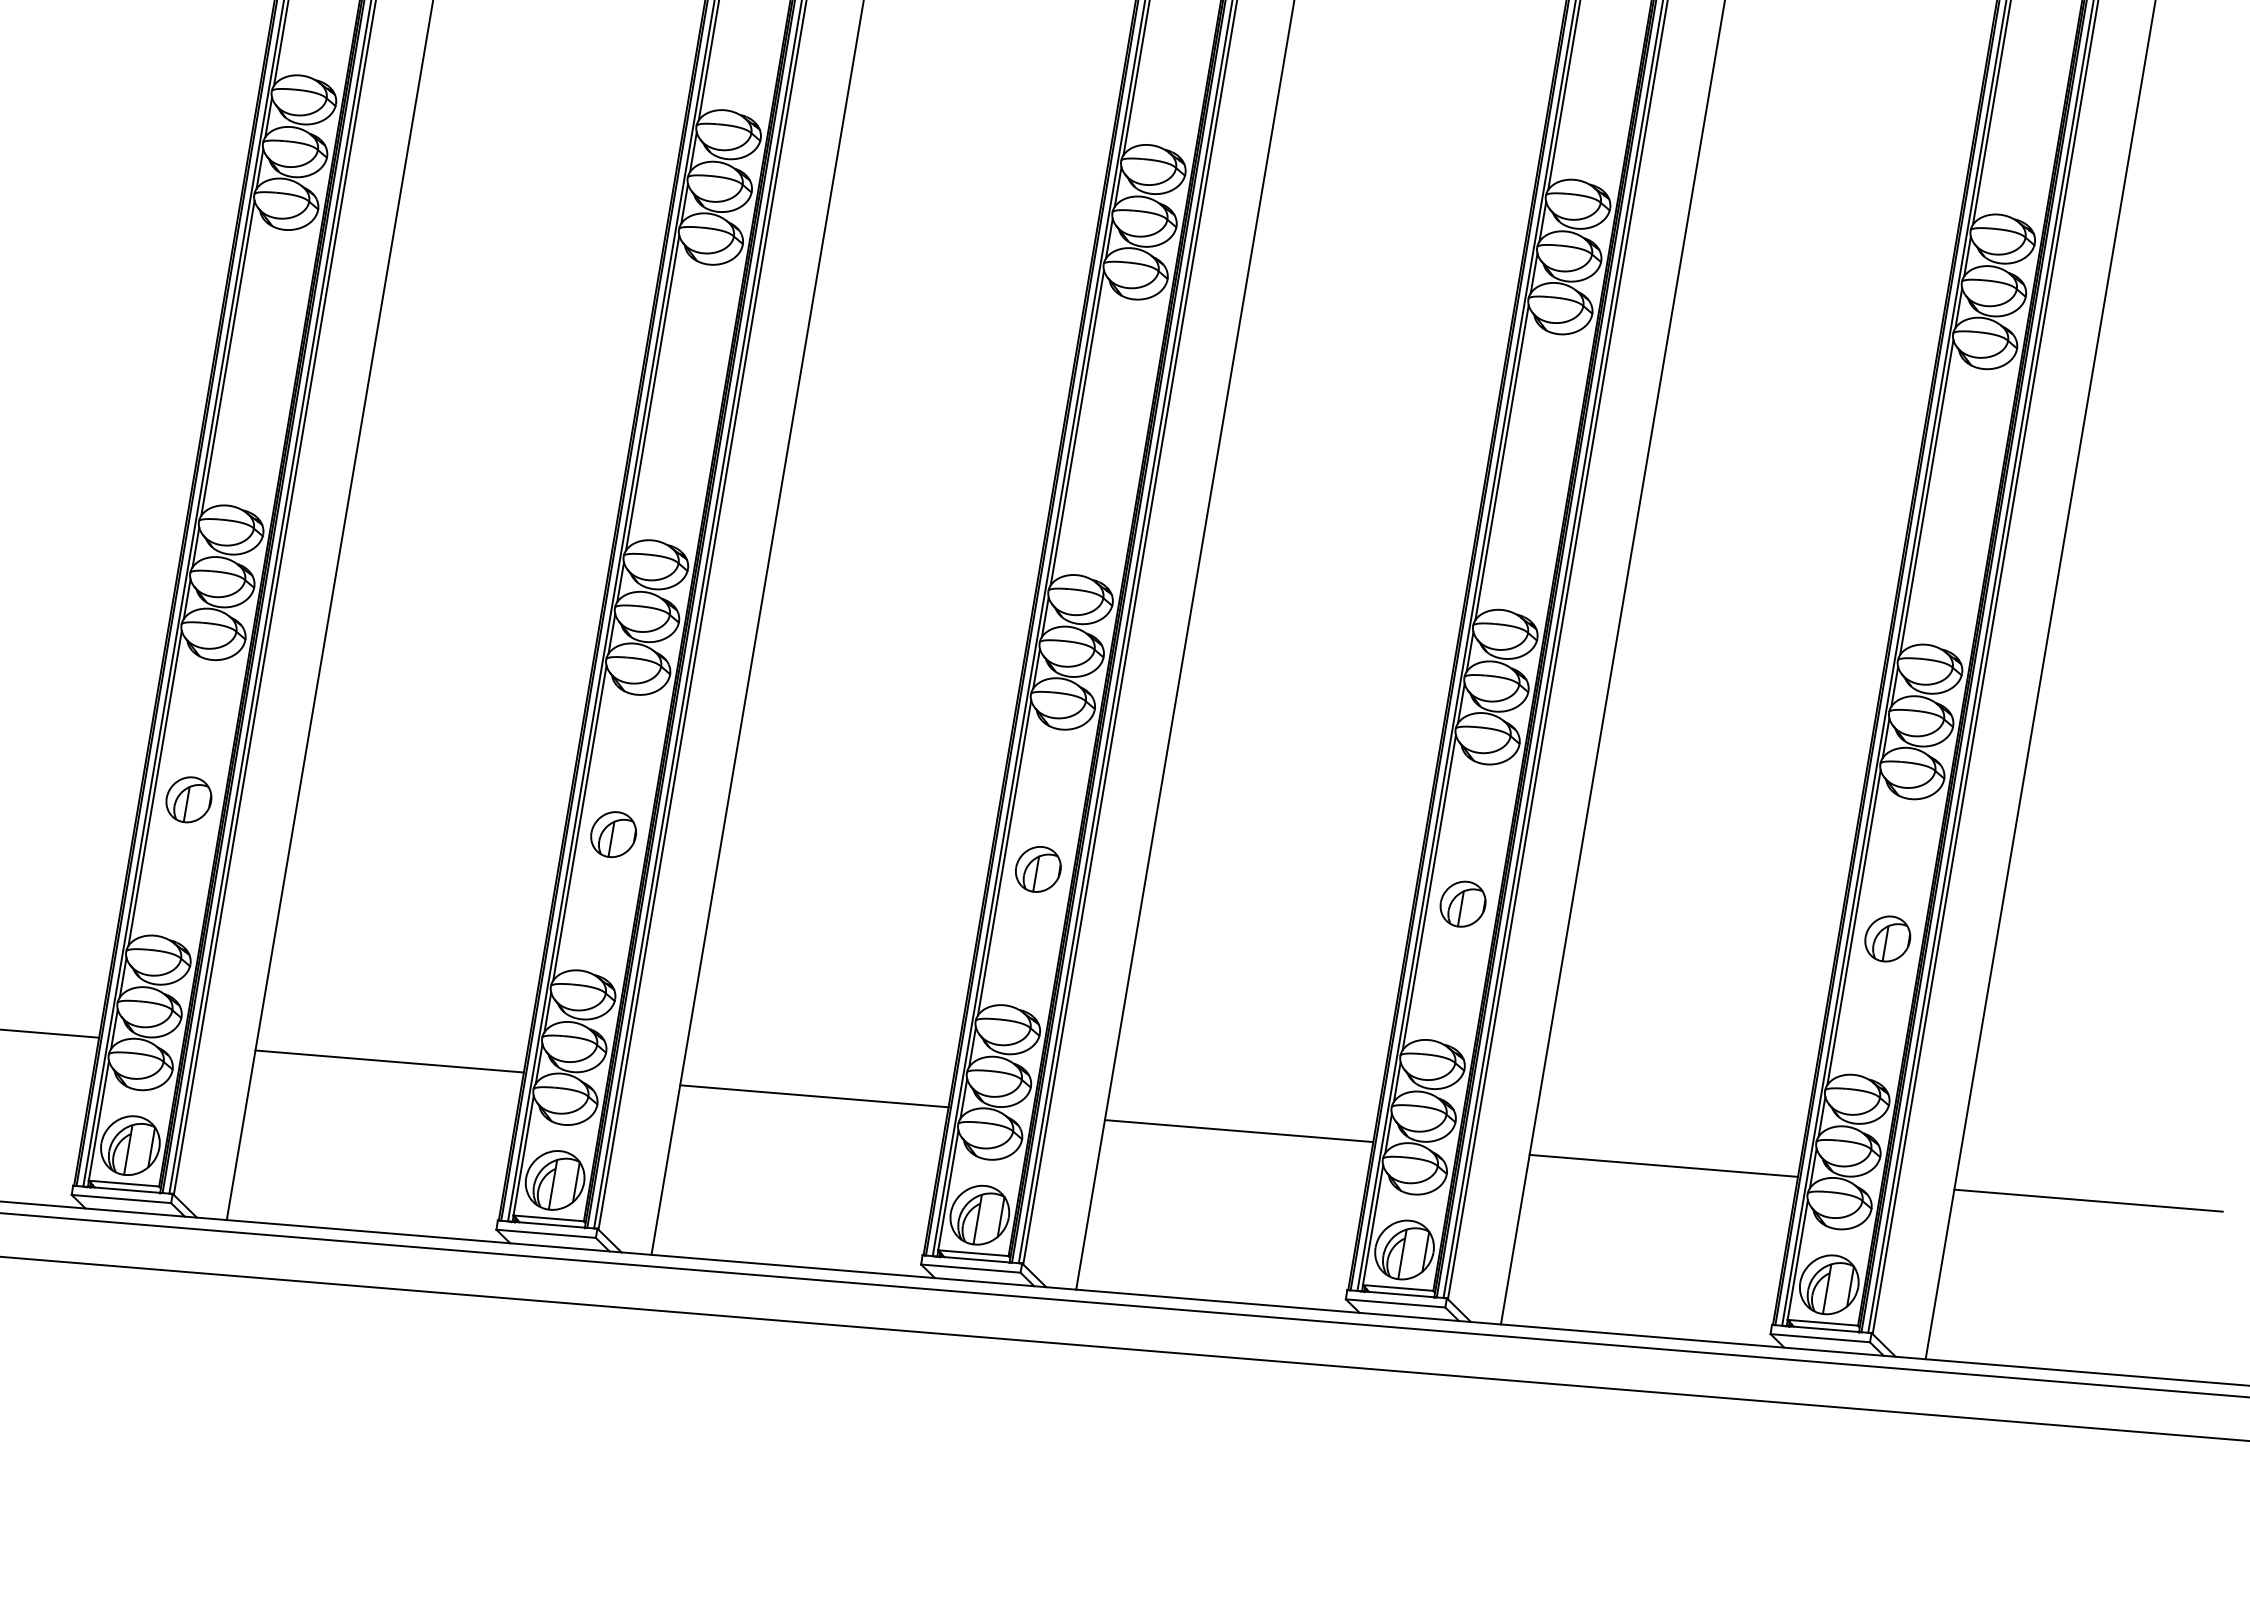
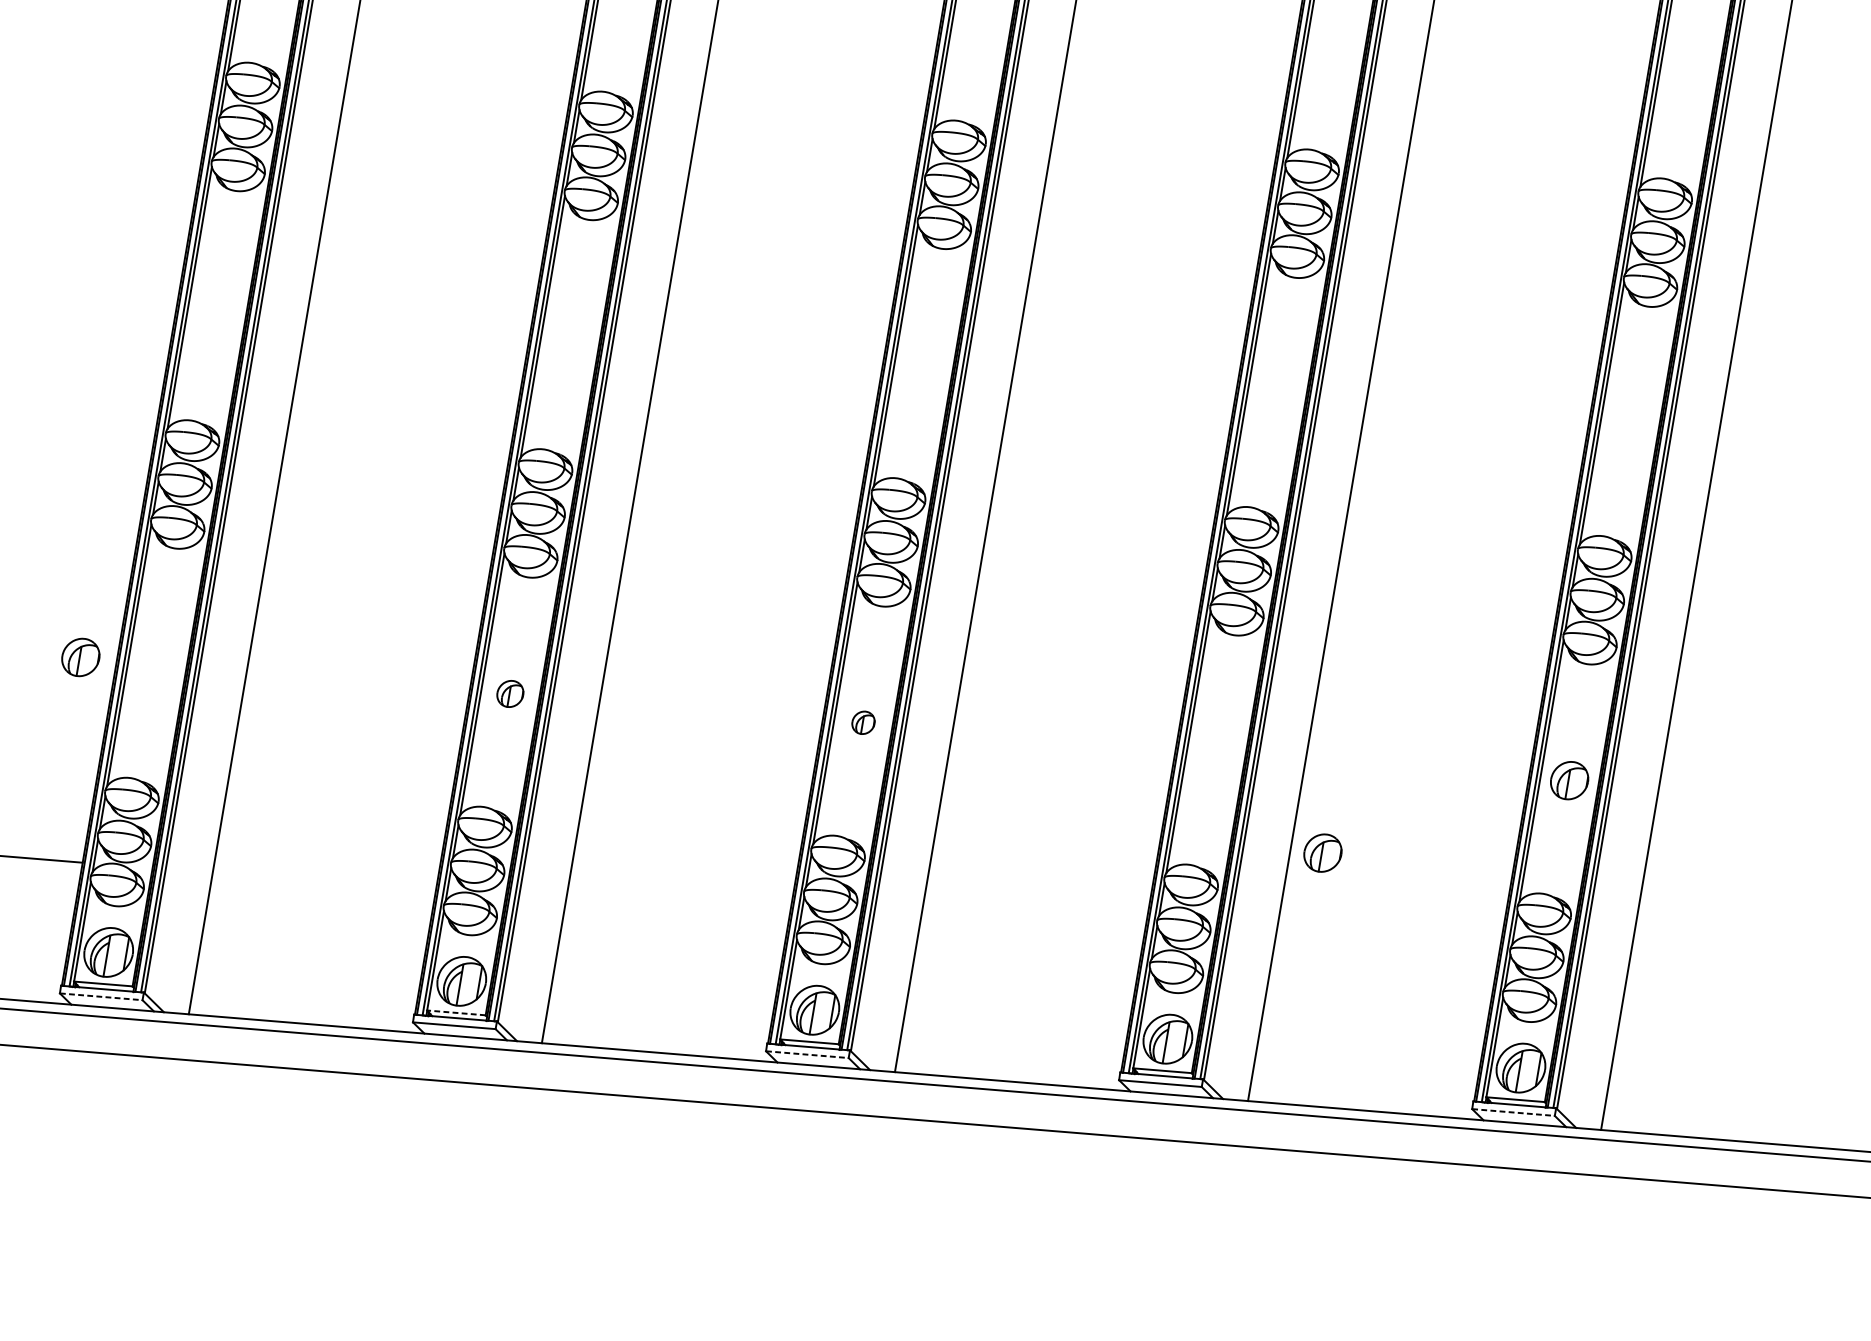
part: (188, 799) -> (80, 657), moved
part: (613, 834) -> (510, 693), size x0.7
part: (1038, 869) -> (863, 722), size x0.6
part: (1462, 903) -> (1322, 852), moved
line: (389, 1061) -> (324, 882), removed
line: (814, 1096) -> (677, 911), removed
line: (1238, 1131) -> (1029, 940), removed
line: (1663, 1165) -> (1383, 968), removed
line: (121, 1199) -> (101, 997), solid -> dashed
line: (2088, 1200) -> (1736, 998), removed
line: (548, 1218) -> (456, 1012), solid -> dashed
line: (970, 1268) -> (807, 1054), solid -> dashed
line: (1820, 1338) -> (1513, 1112), solid -> dashed

